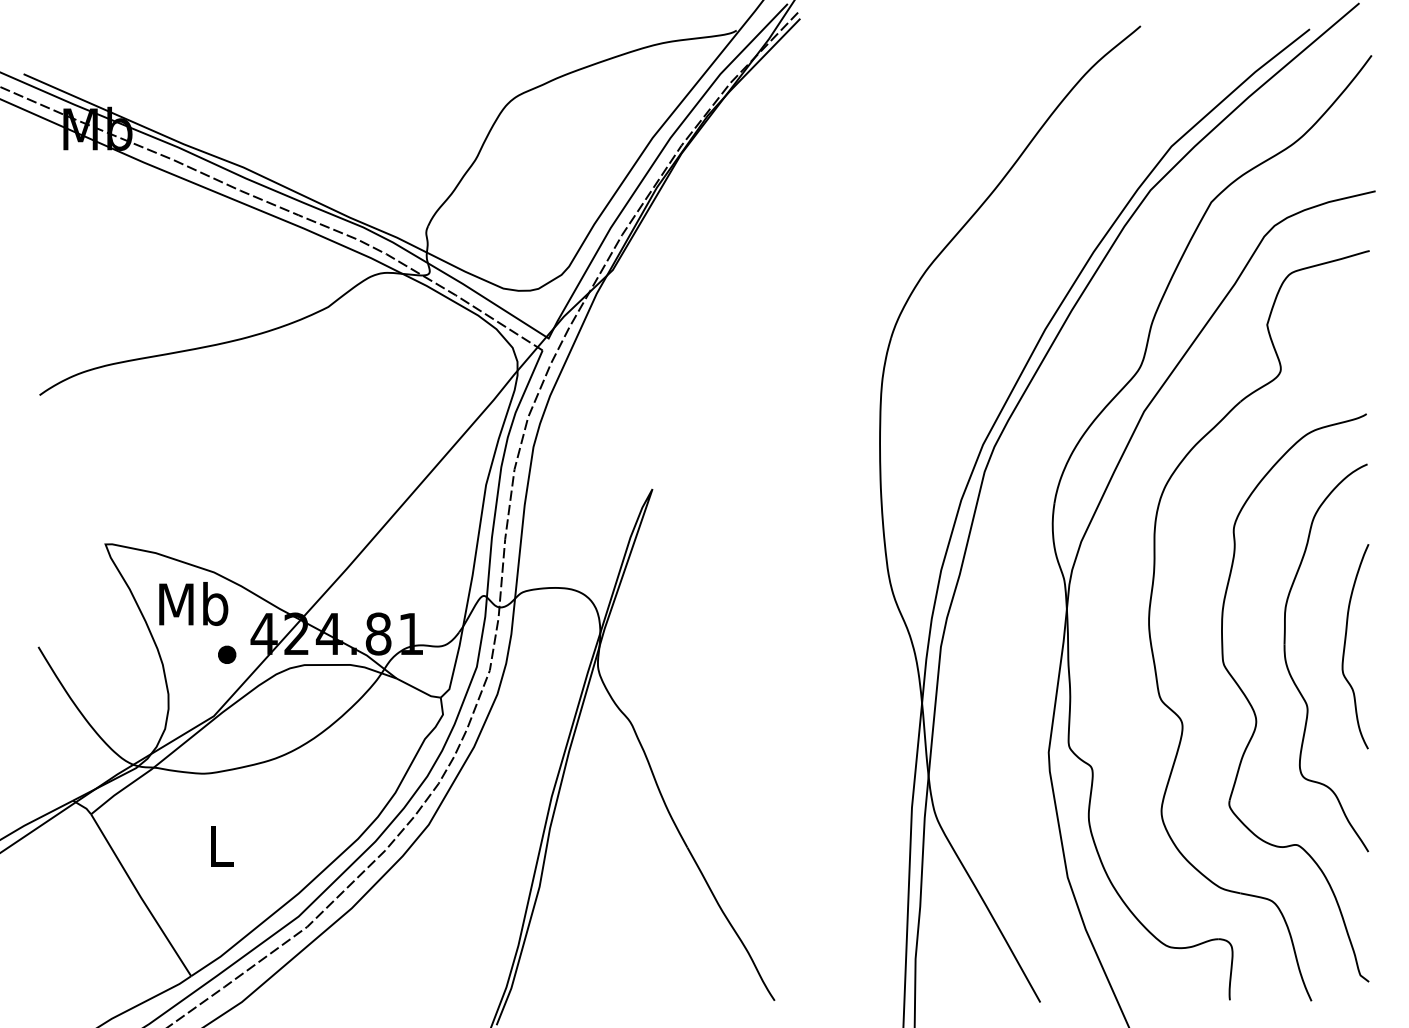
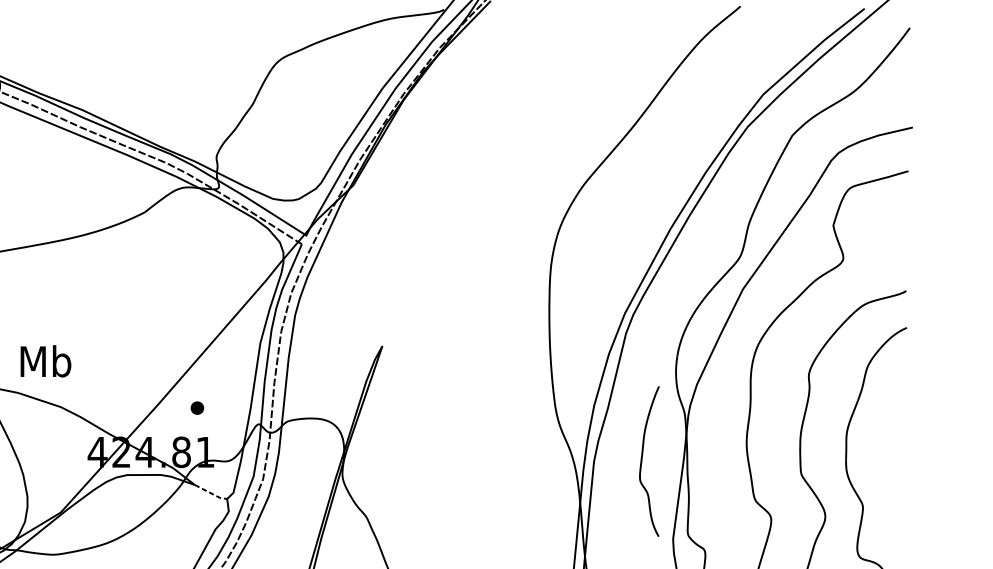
text: (193, 603) -> (45, 360), moved
curve: (1345, 646) -> (642, 461), moved
part: (227, 654) -> (197, 407), moved
line: (418, 689) -> (210, 492), solid -> dashed

